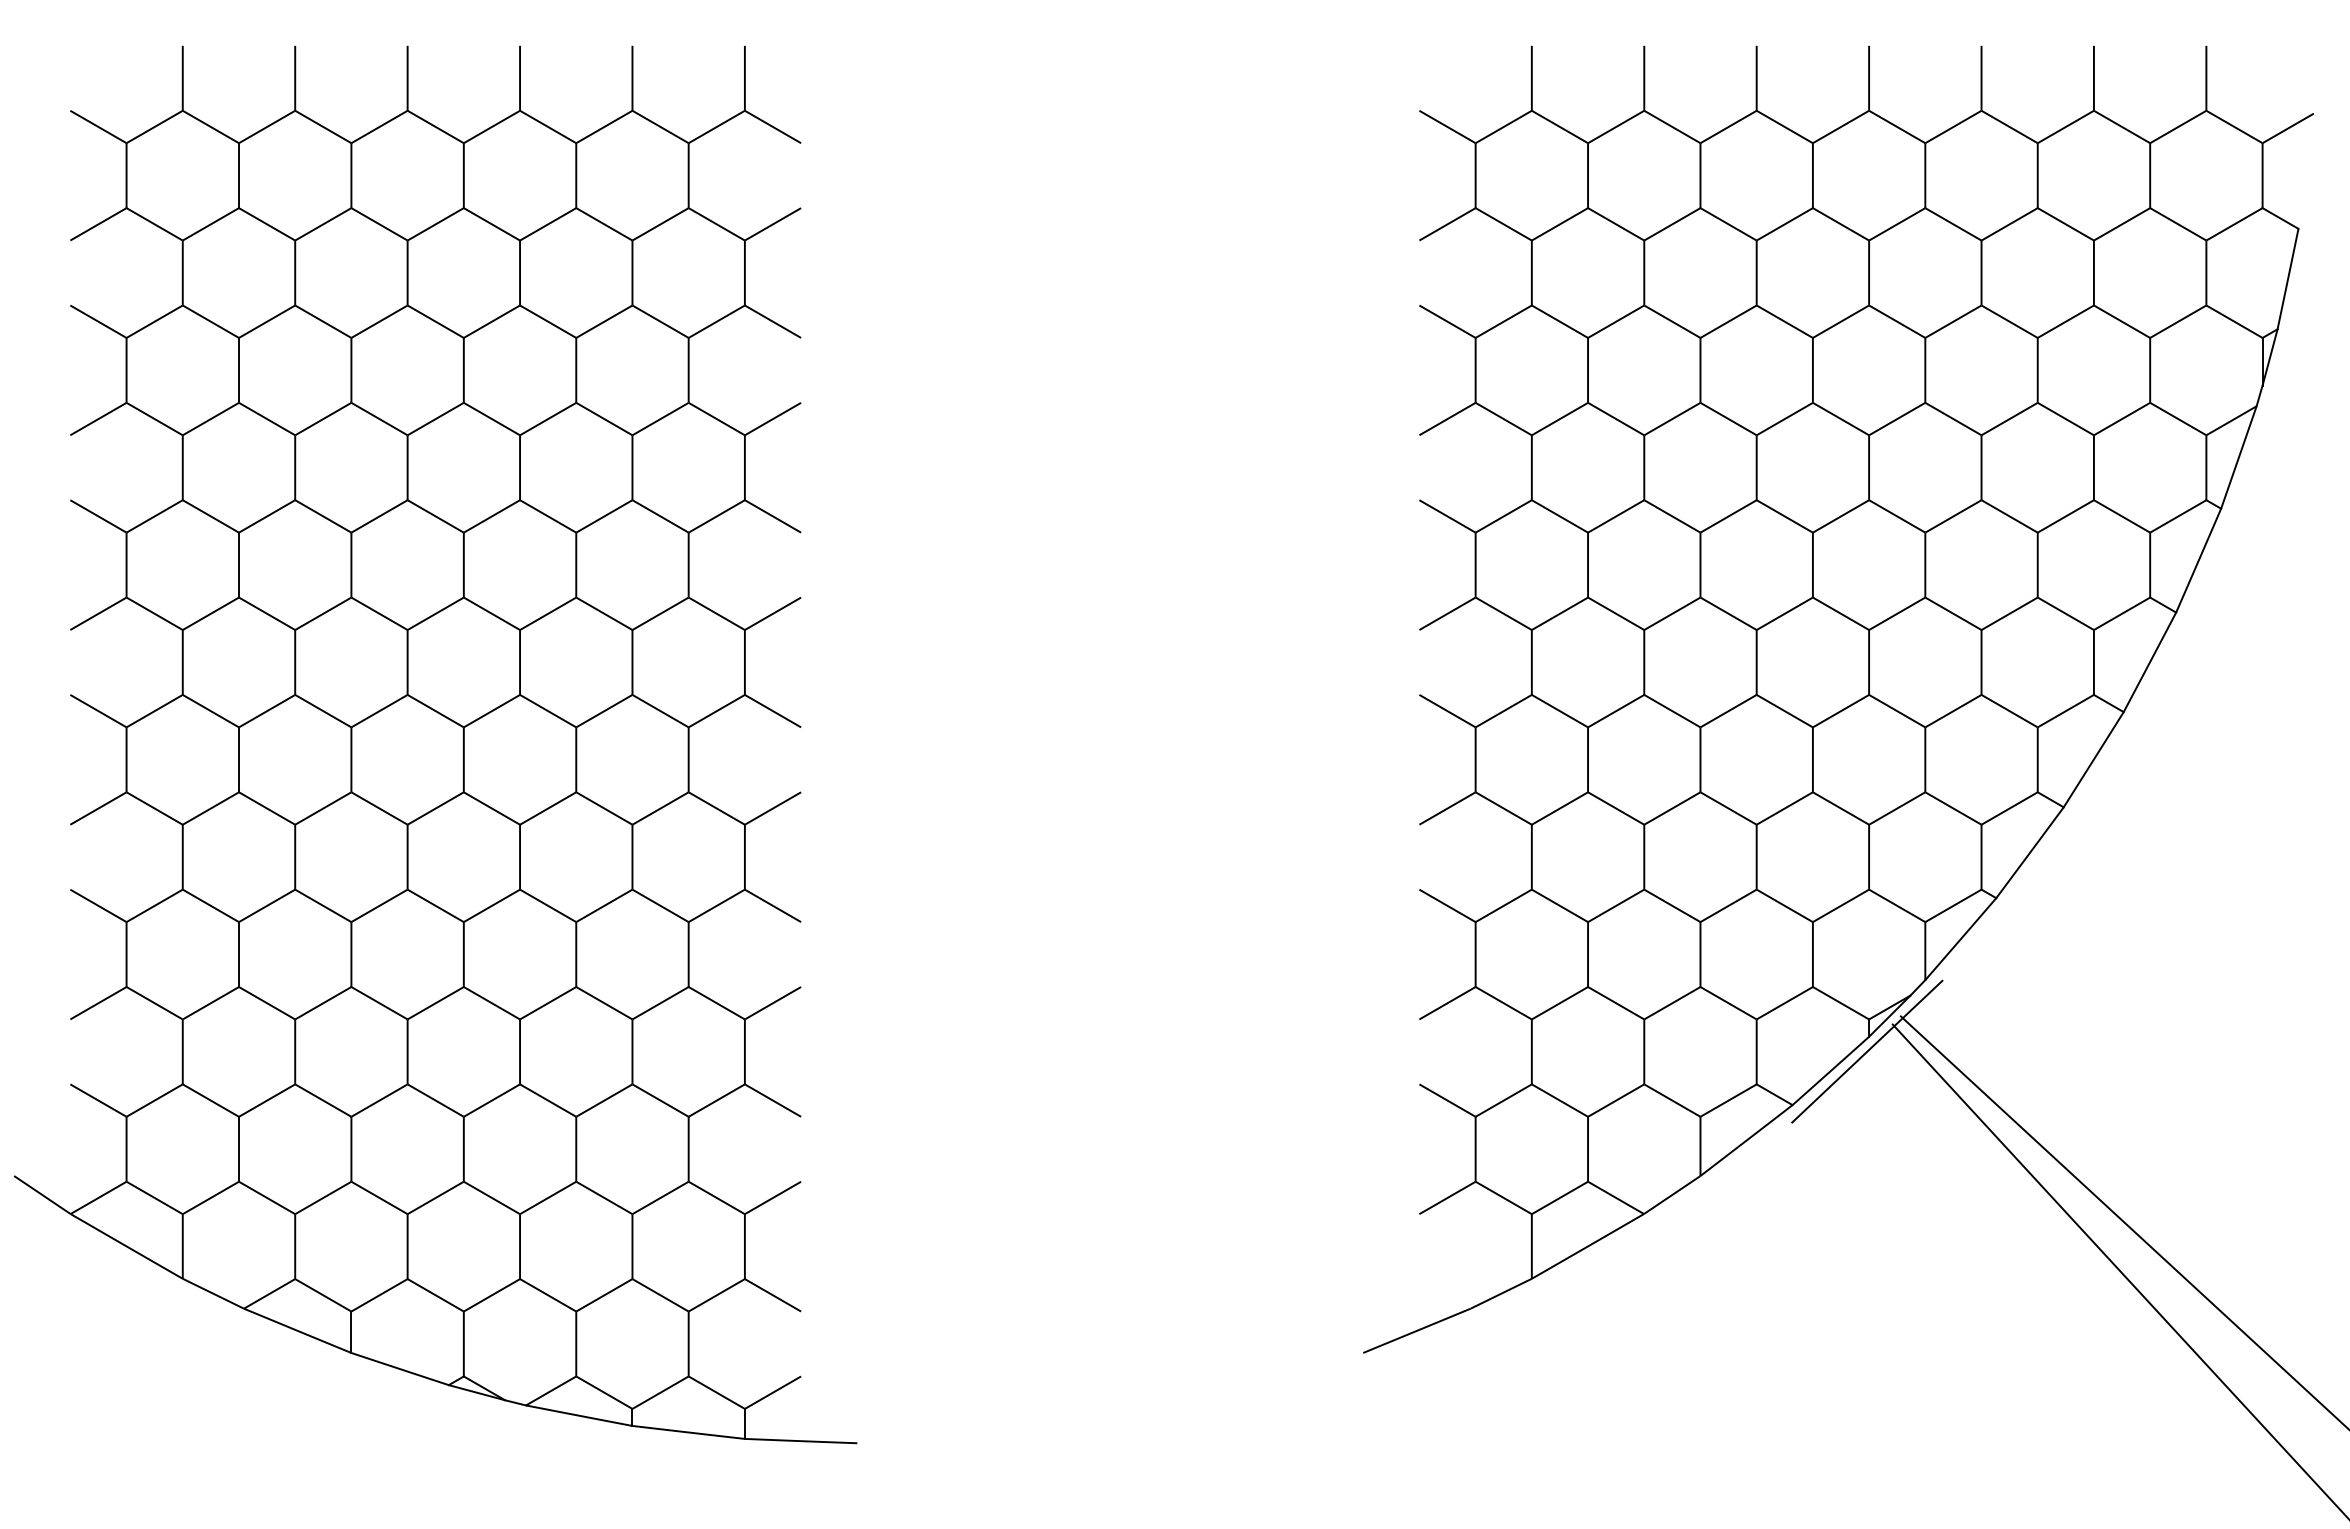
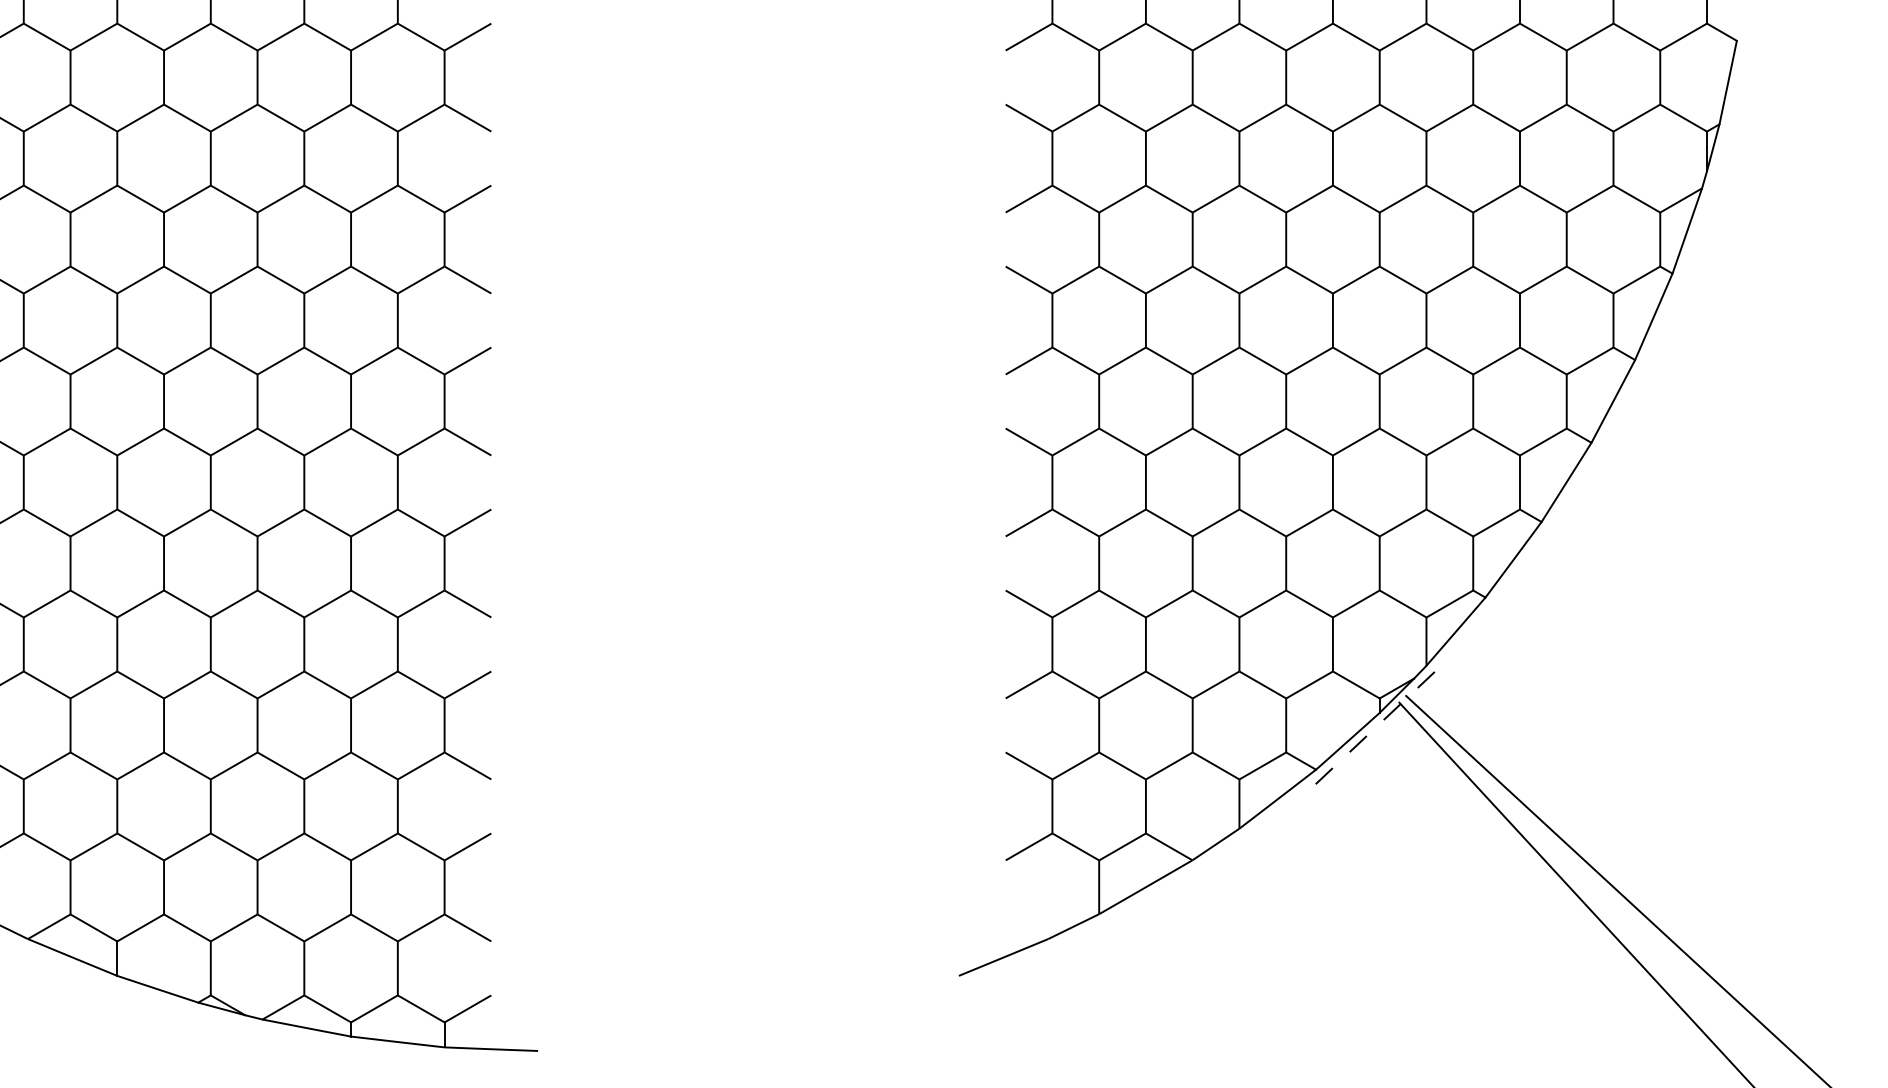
line: (1867, 1051) -> (1378, 725), solid -> dashed

